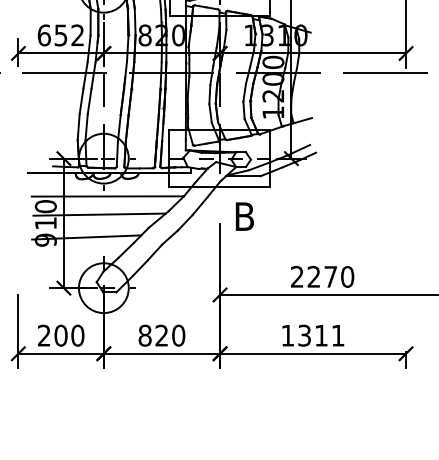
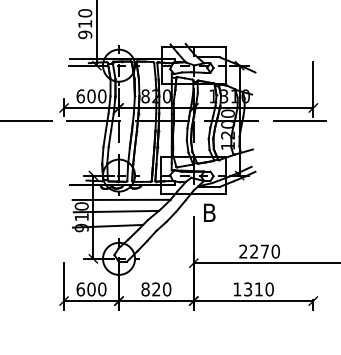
text: (68, 35) -> (96, 96), 652 -> 600
text: (43, 335) -> (80, 289), 200 -> 600
text: (337, 335) -> (269, 289), 1311 -> 1310

